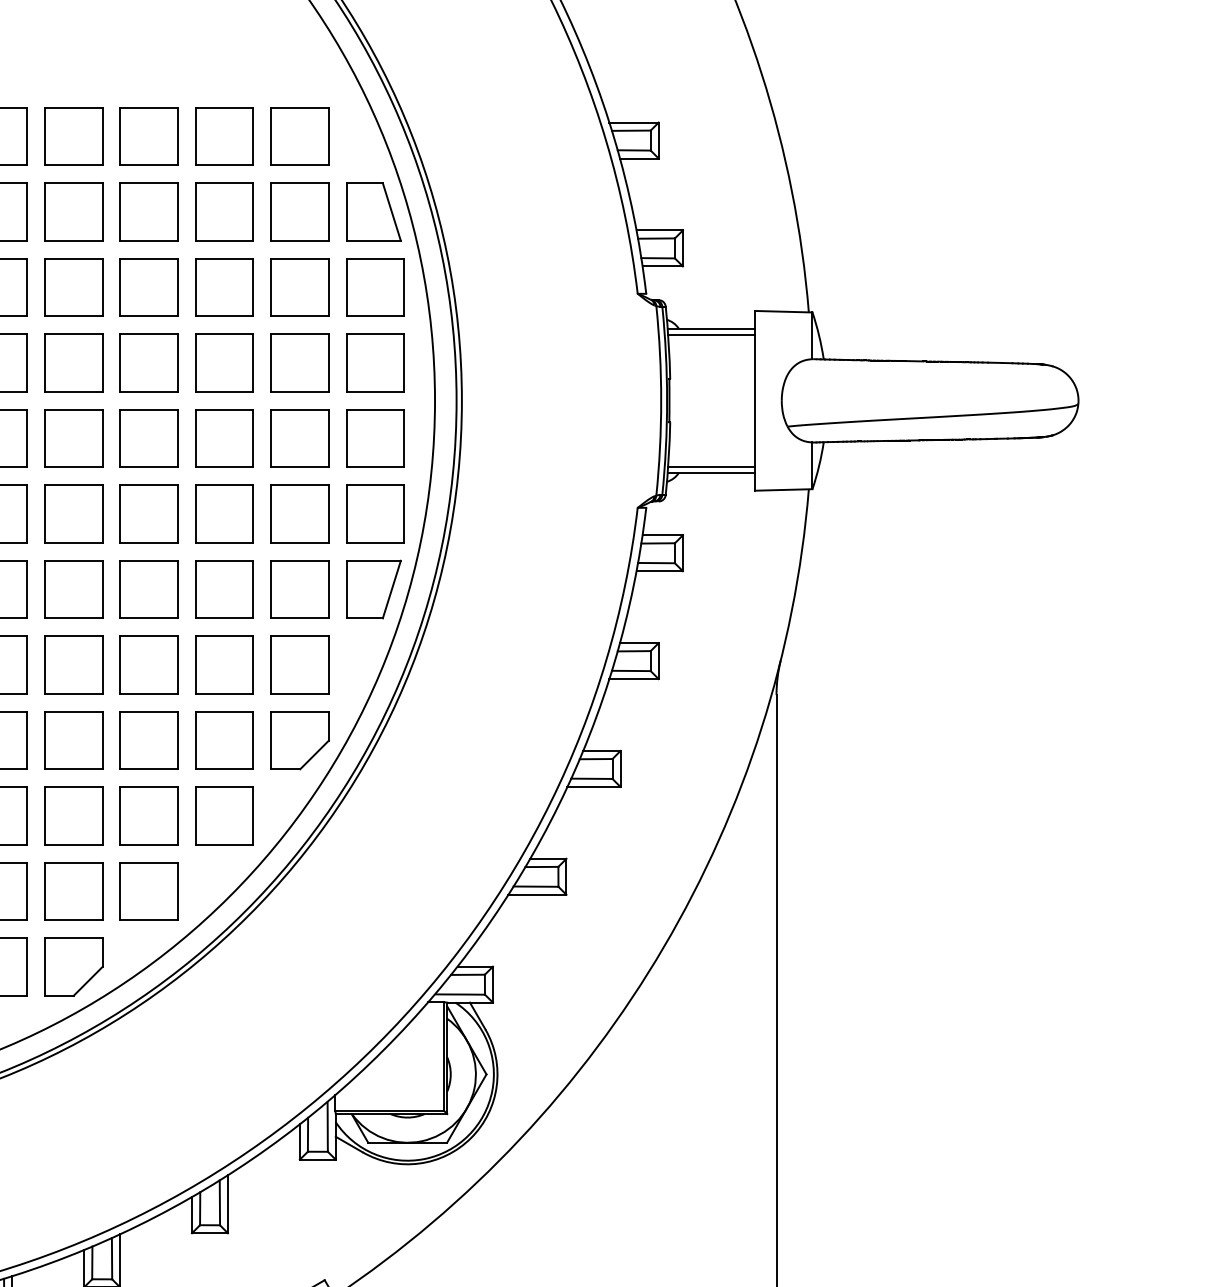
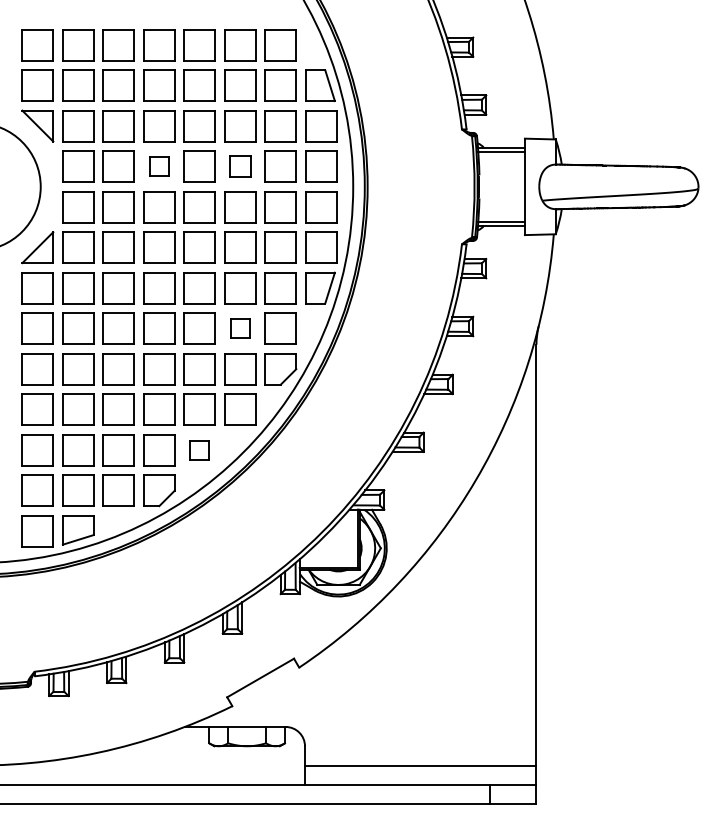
part: (73, 362) -> (159, 166), size x0.6
part: (224, 362) -> (240, 166), size x0.7
part: (224, 664) -> (240, 328), size x0.6
part: (148, 892) -> (199, 450), size x0.6

